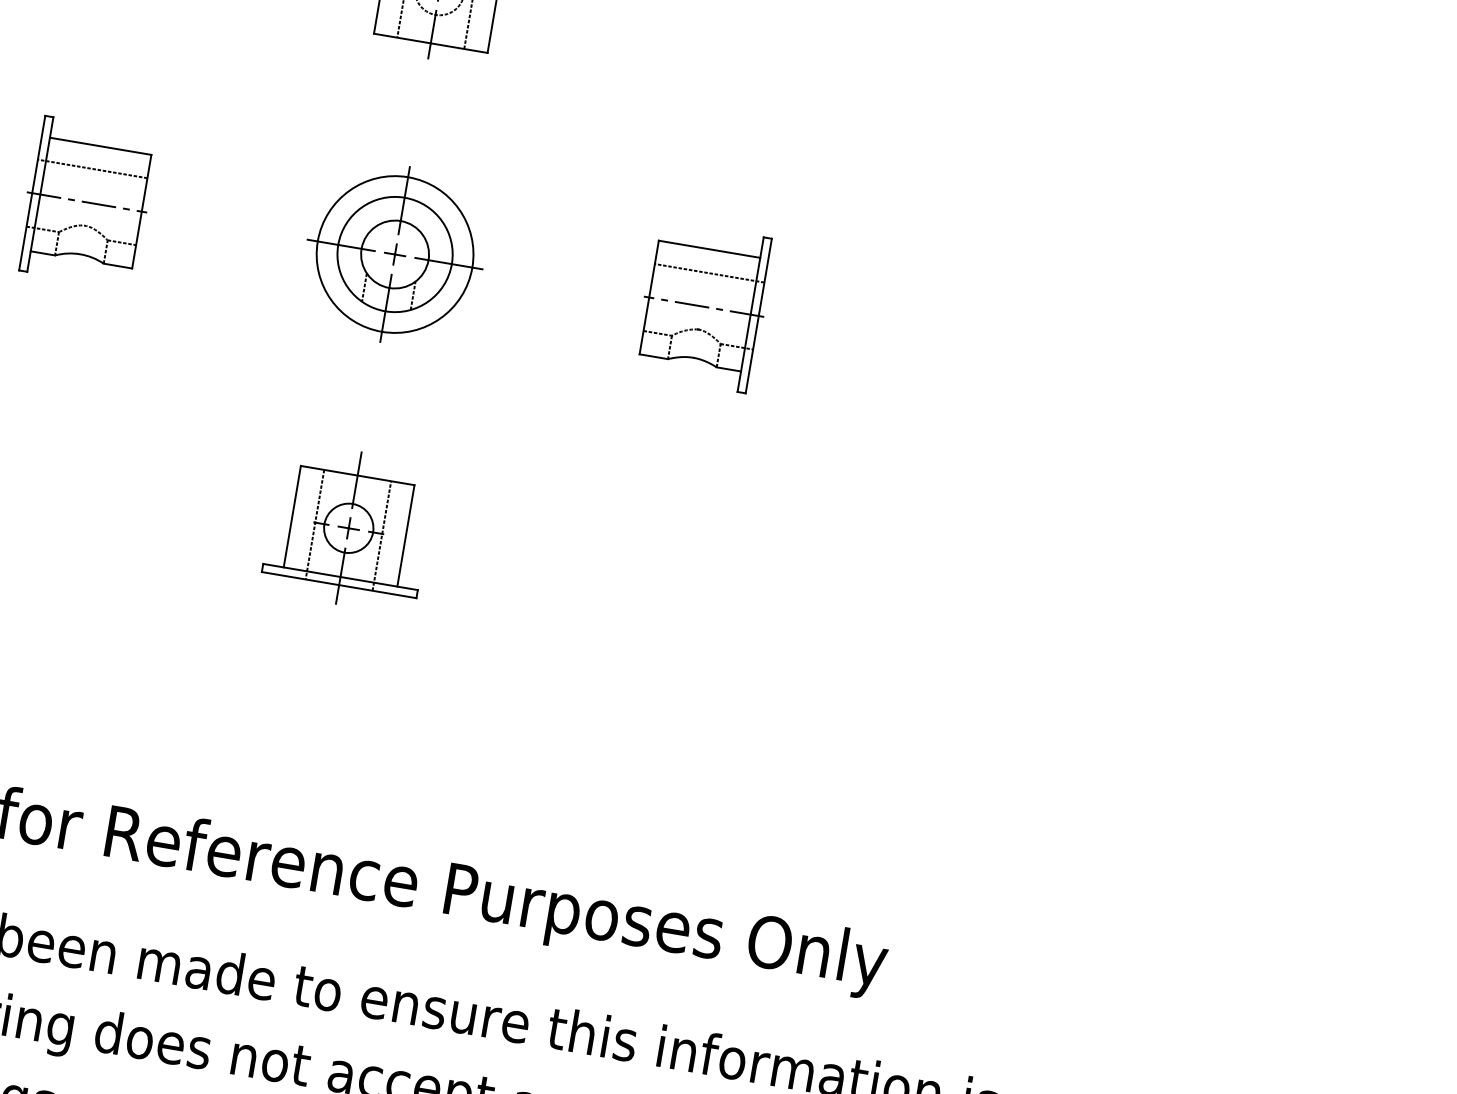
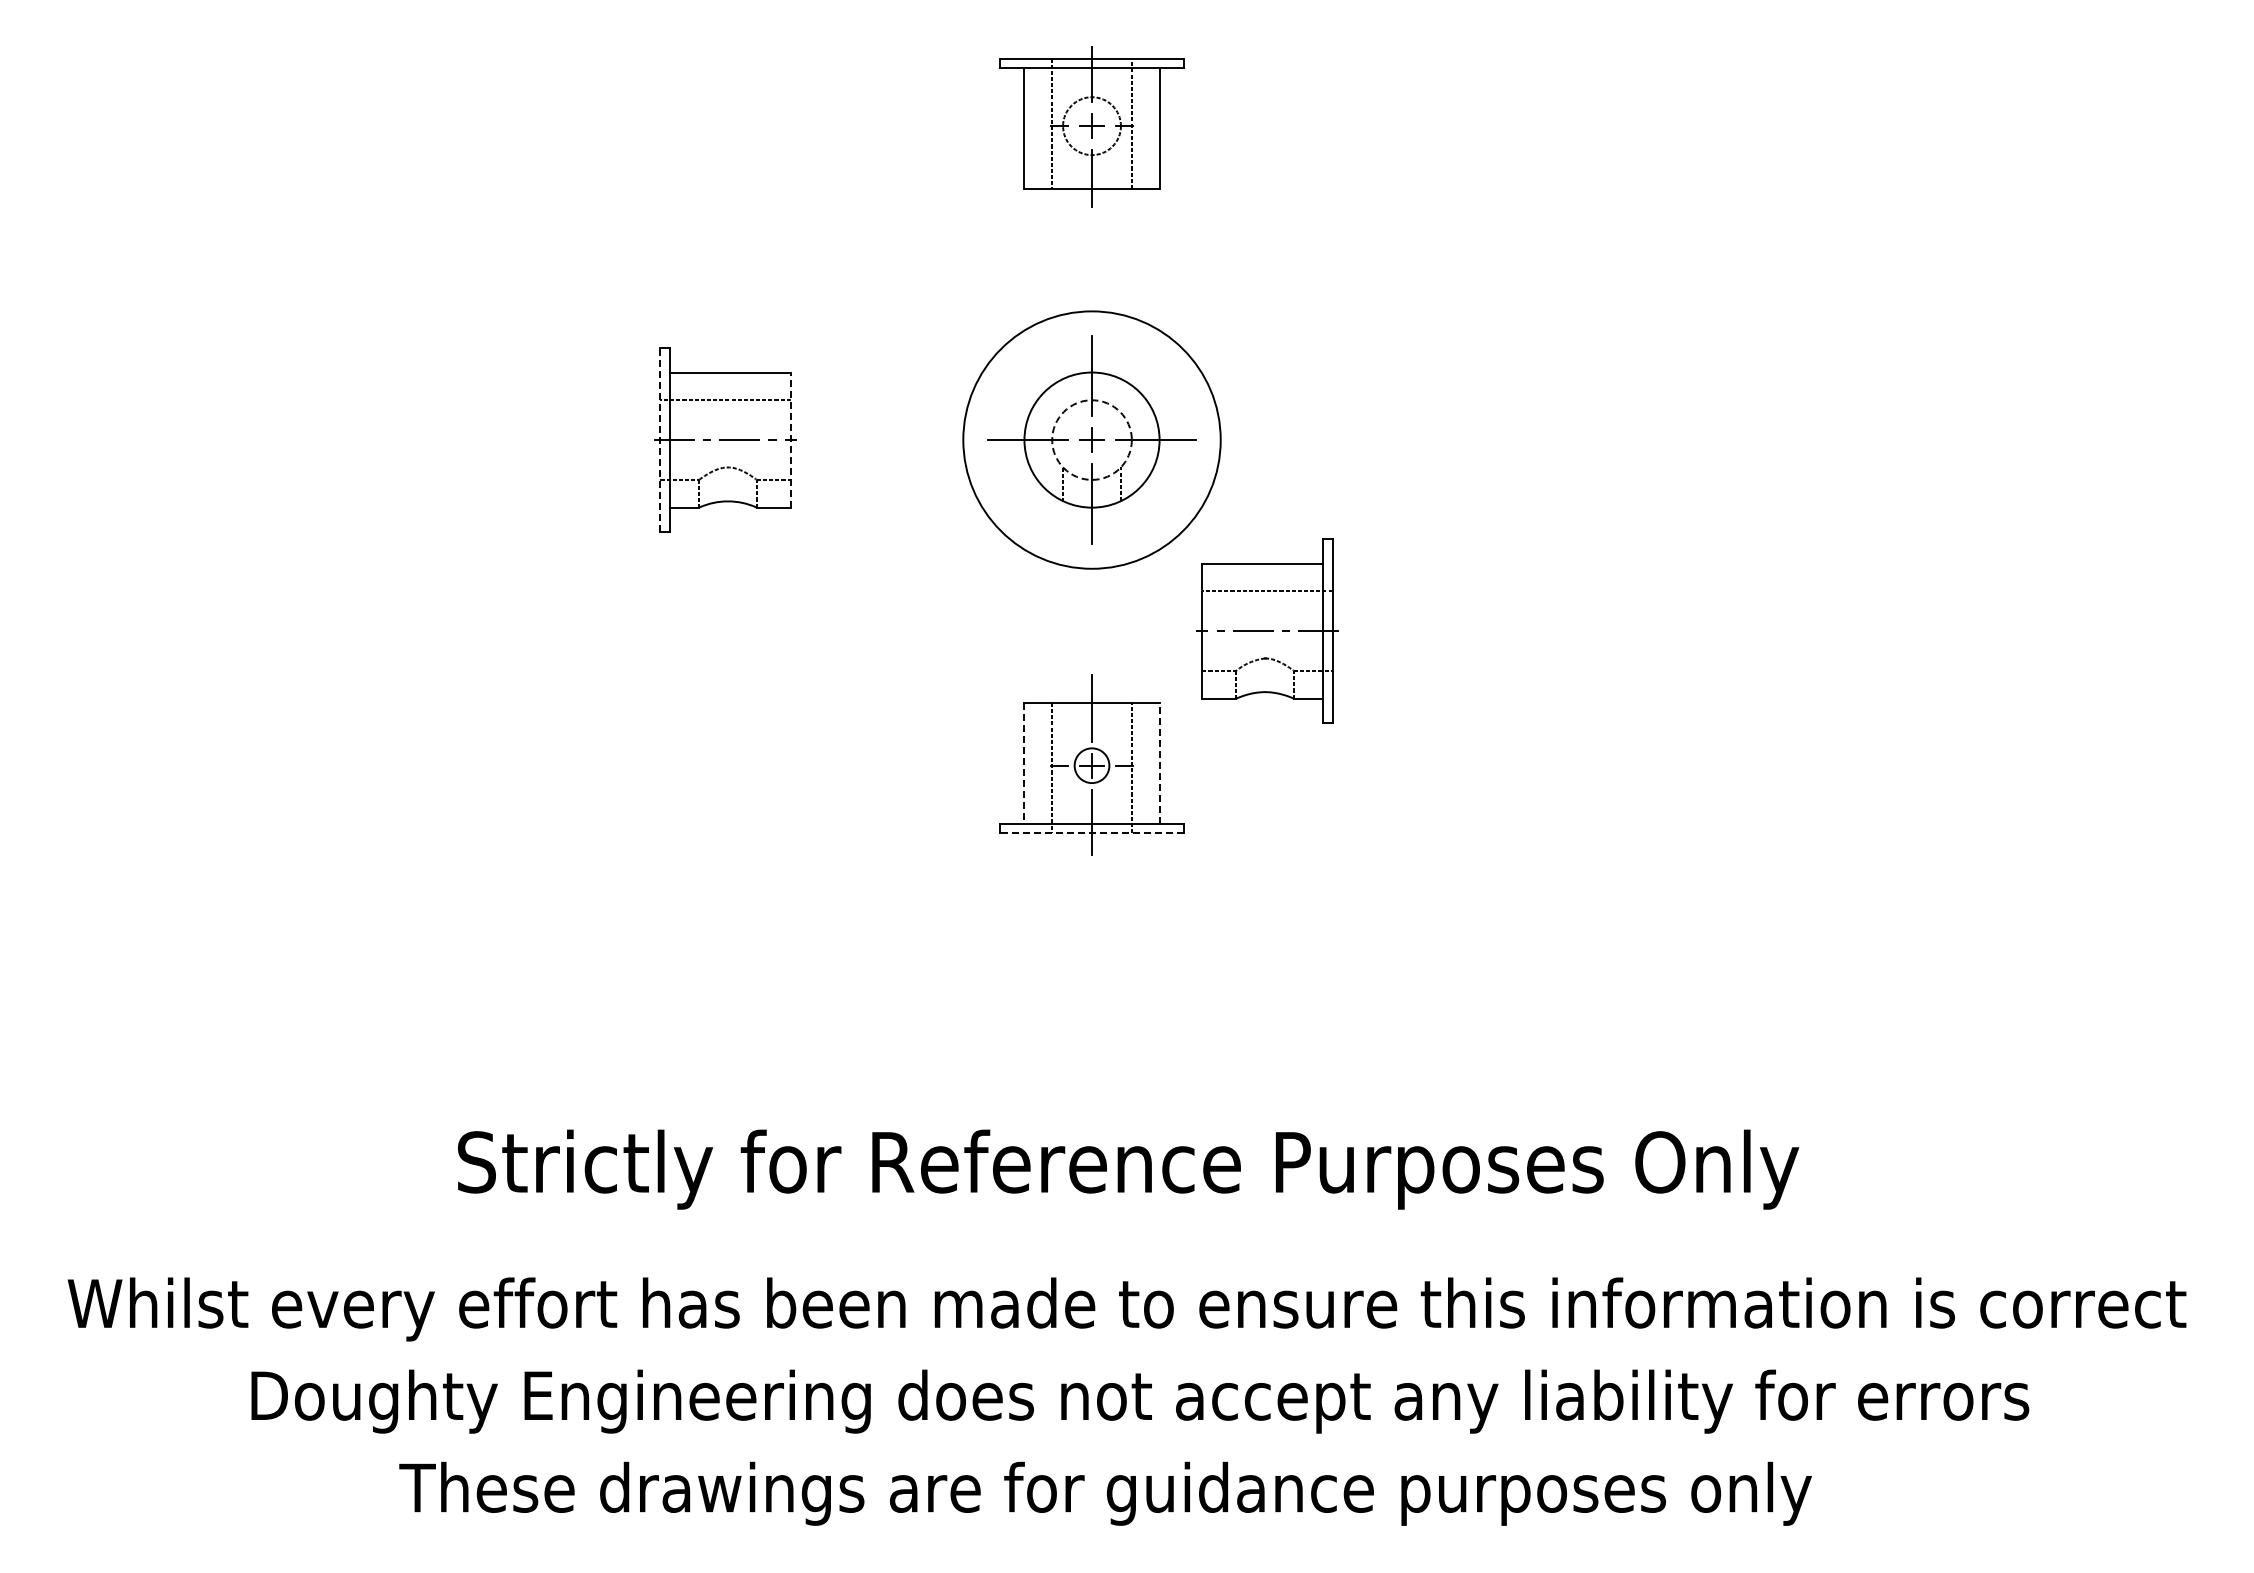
line: (32, 193) -> (660, 440), solid -> dashed
line: (141, 211) -> (790, 440), solid -> dashed
circle: (394, 253) -> (1091, 439), solid -> dashed
circle: (394, 254) -> (1091, 440), size x1.4
part: (704, 306) -> (1267, 630), moved
line: (292, 516) -> (1024, 763), solid -> dashed
circle: (348, 528) -> (1091, 765), size x0.6
line: (405, 535) -> (1159, 762), solid -> dashed
line: (339, 585) -> (1092, 833), solid -> dashed

